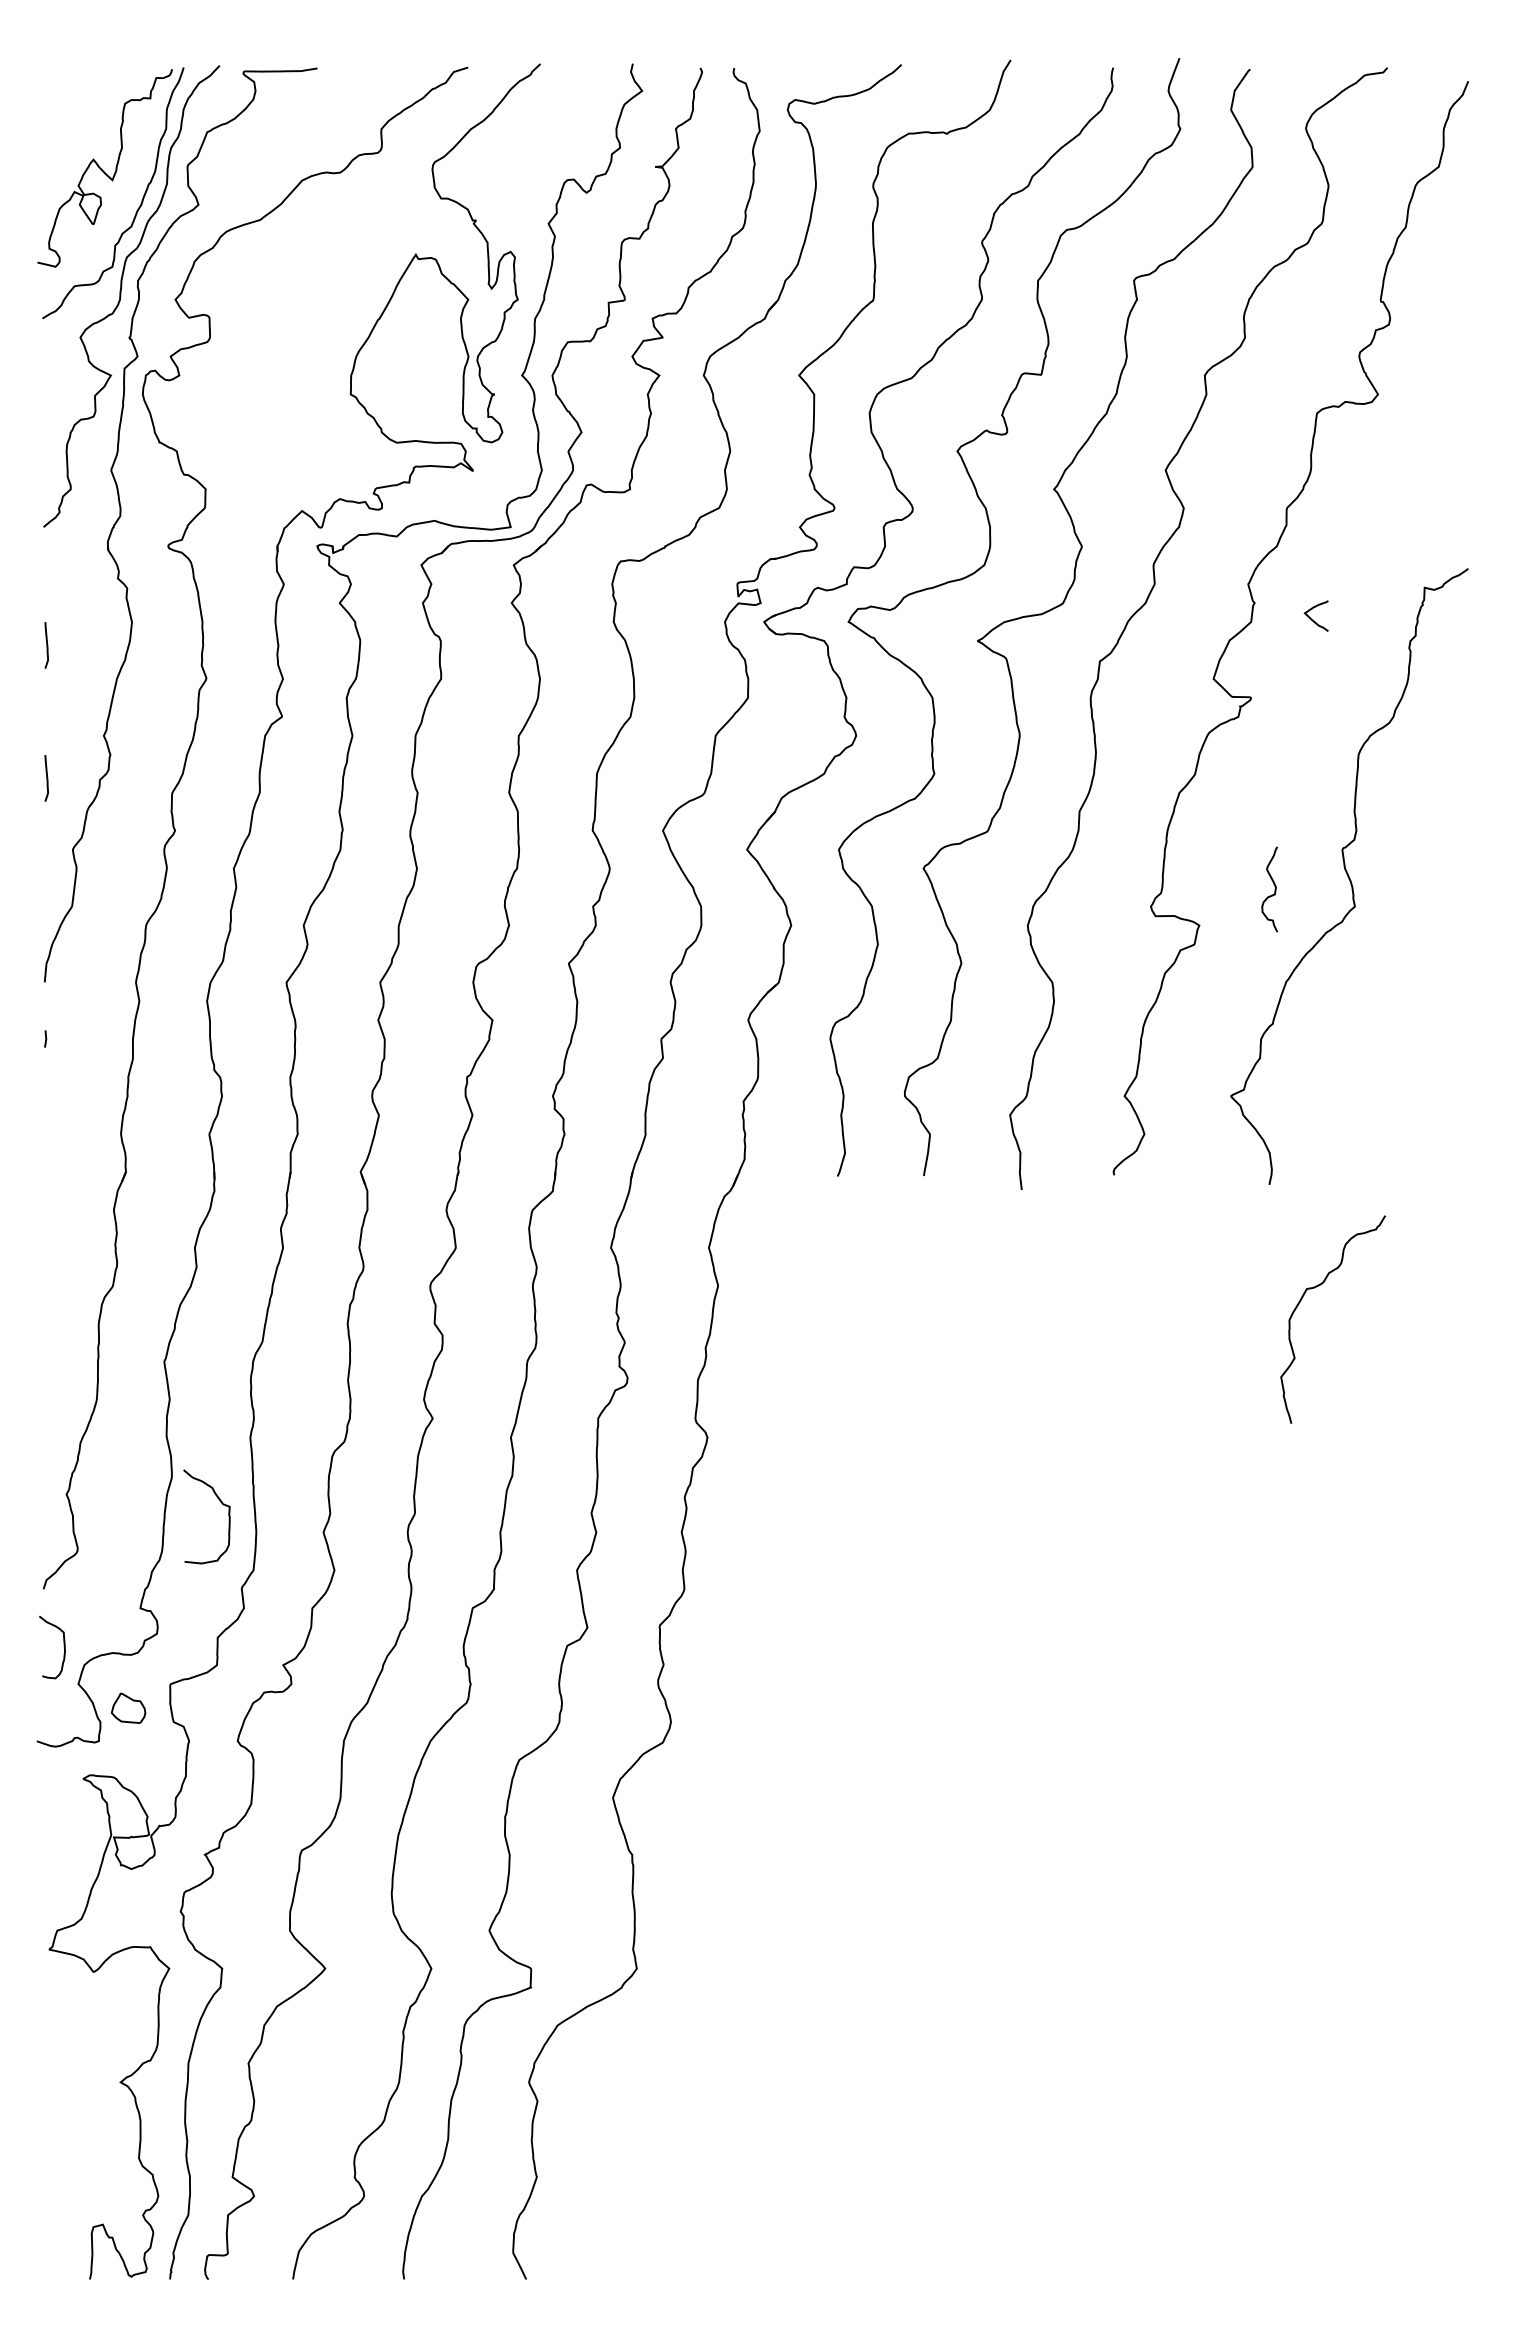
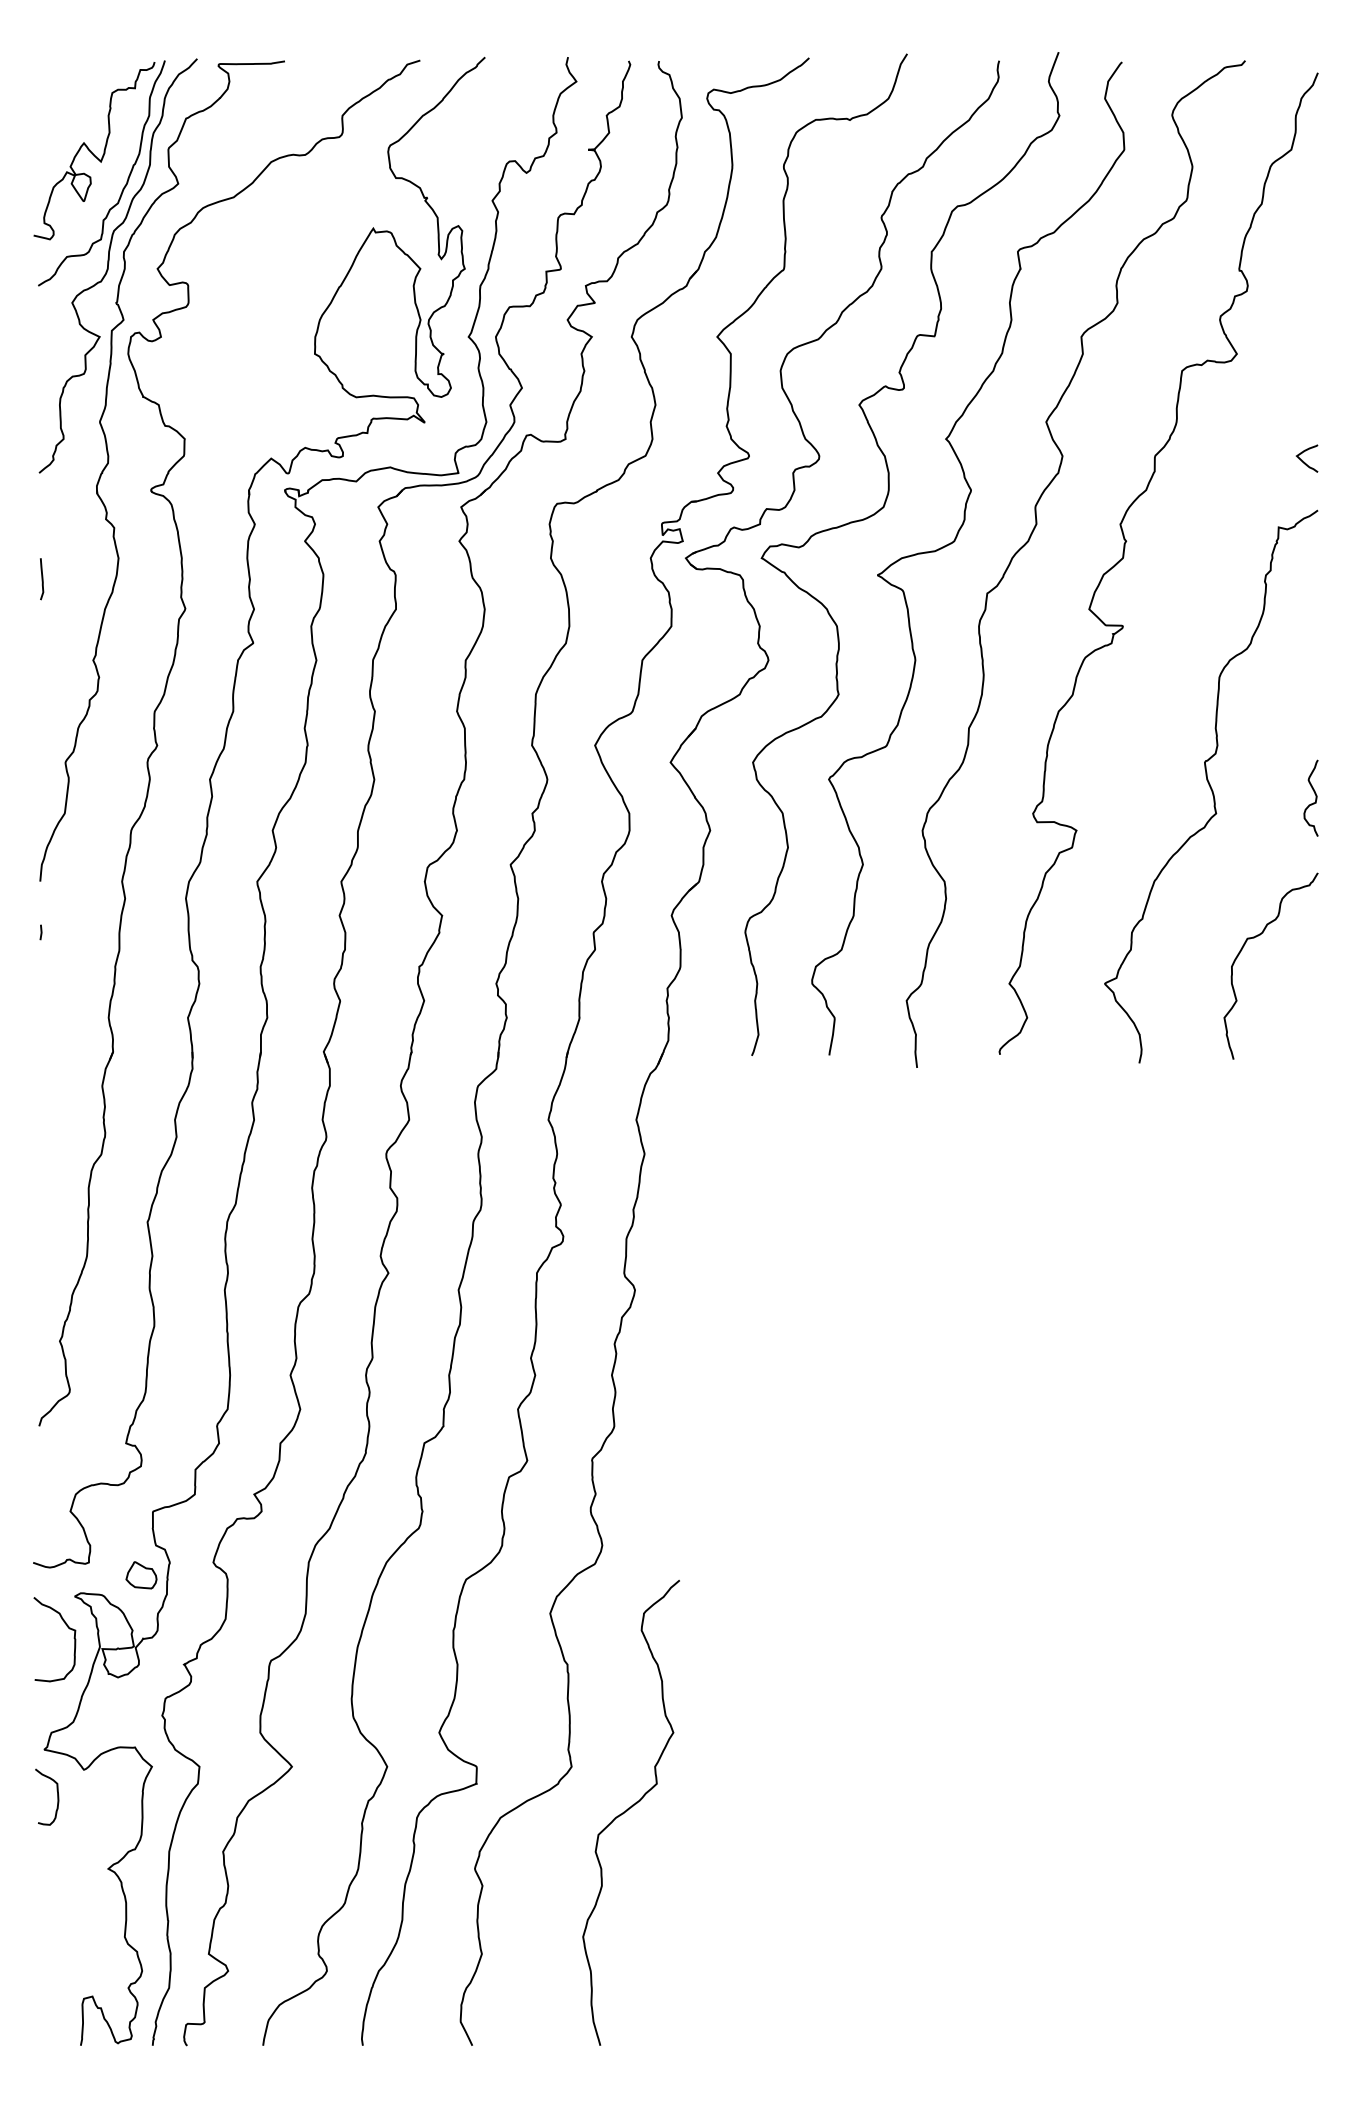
curve: (1313, 619) -> (1304, 461), moved
curve: (46, 778) -> (41, 698), removed
curve: (1274, 889) -> (1315, 798), moved
curve: (1316, 1287) -> (1256, 937), moved
curve: (220, 1502) -> (66, 1626), moved
curve: (63, 1647) -> (57, 1797), moved
part: (128, 1707) -> (141, 1574), moved
curve: (700, 2016) -> (628, 1809), added

